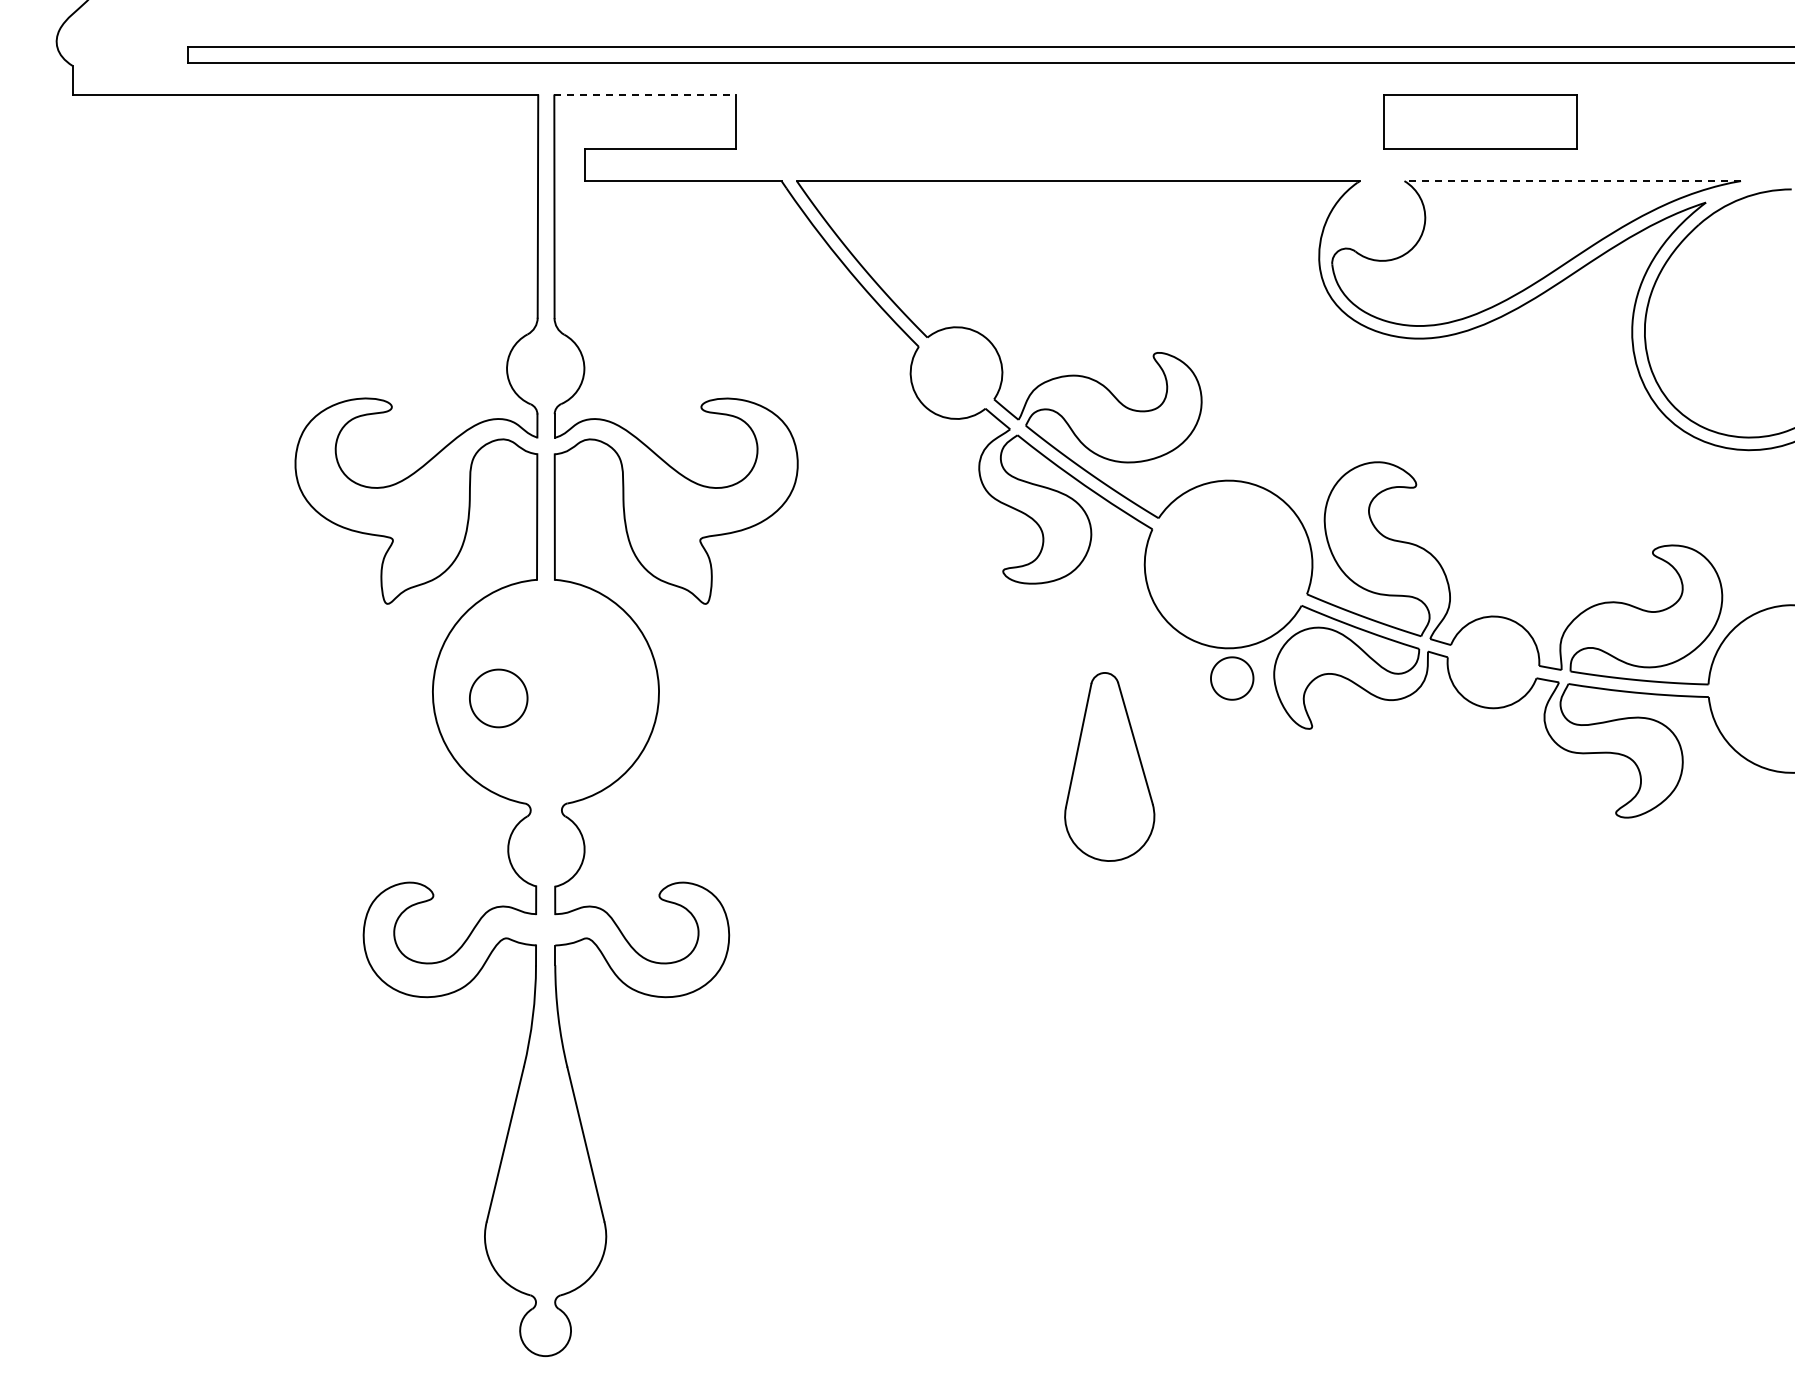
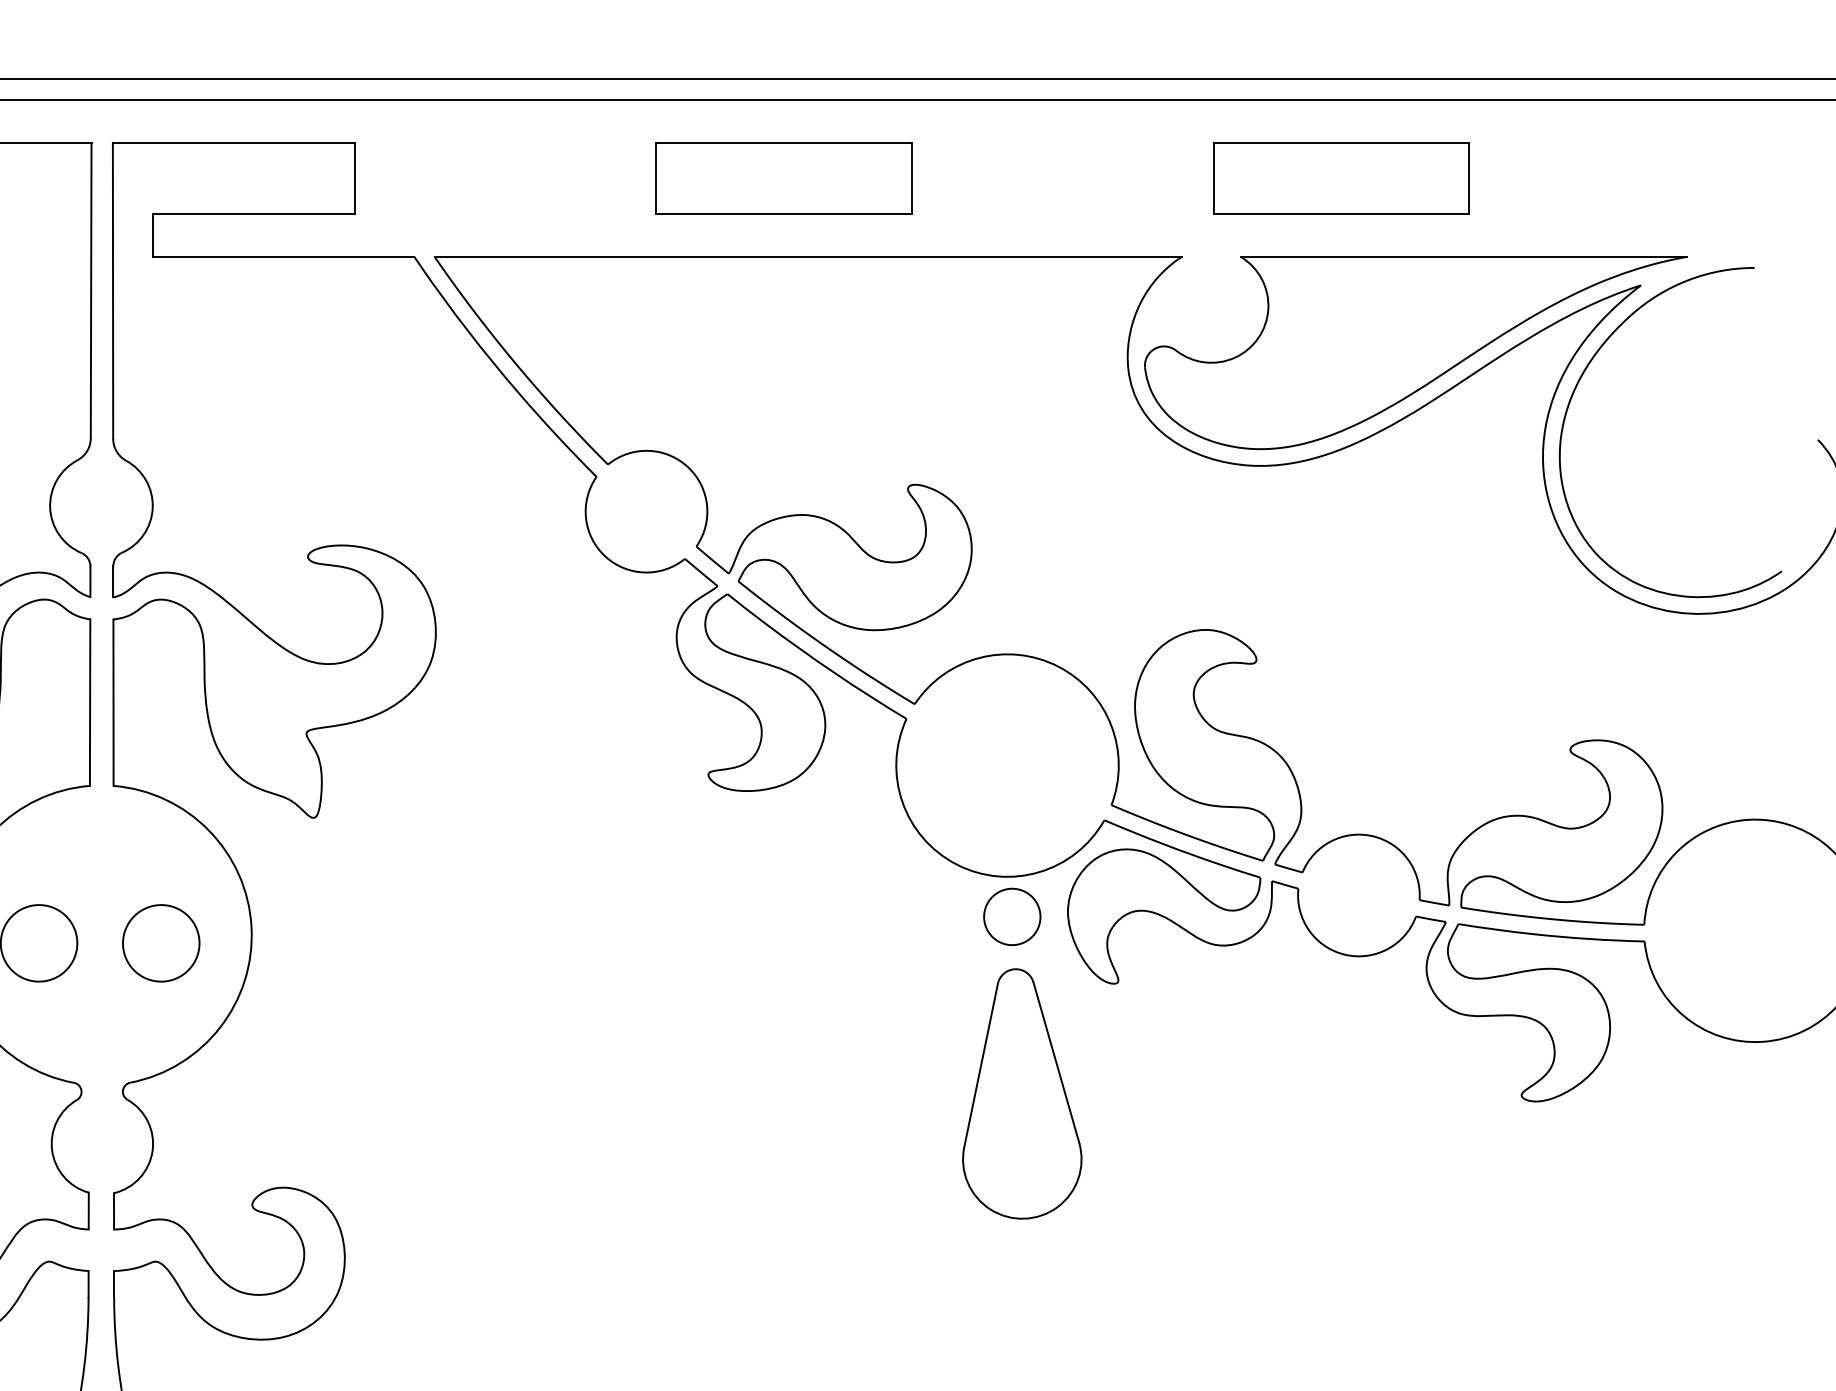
line: (645, 95) -> (233, 143), dashed -> solid
part: (1060, 121) -> (784, 177), added
line: (1572, 181) -> (1463, 257), dashed -> solid
part: (590, 698) -> (160, 943), added
part: (1109, 766) -> (1021, 1093), moved

